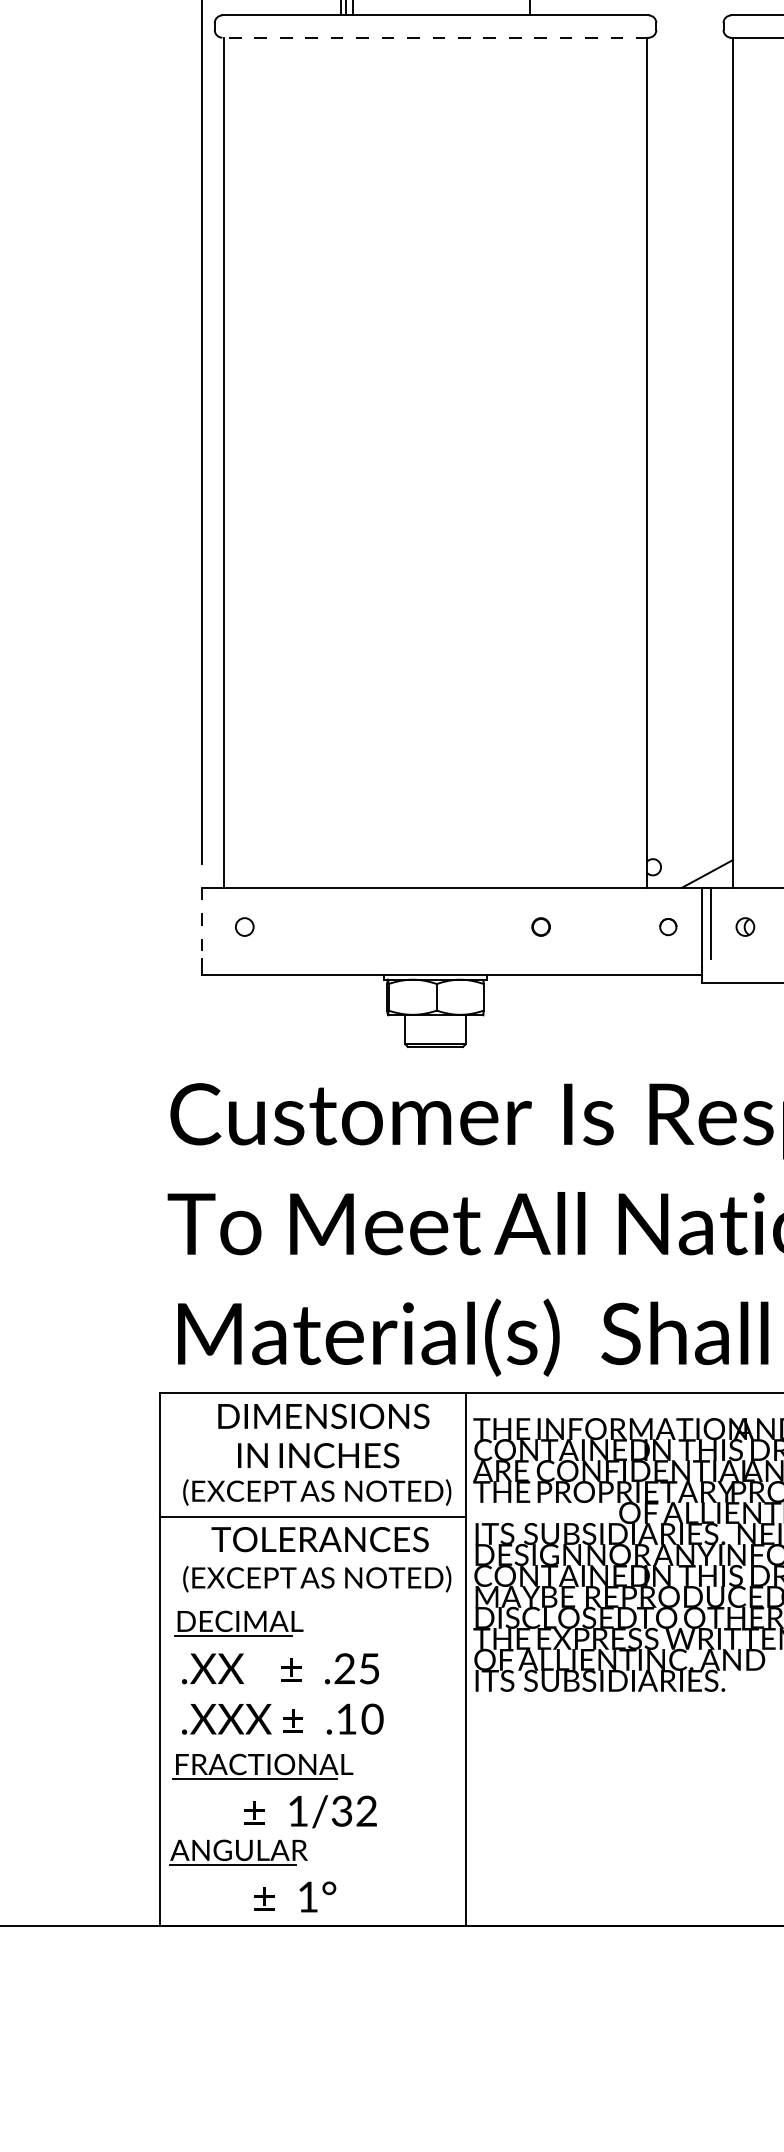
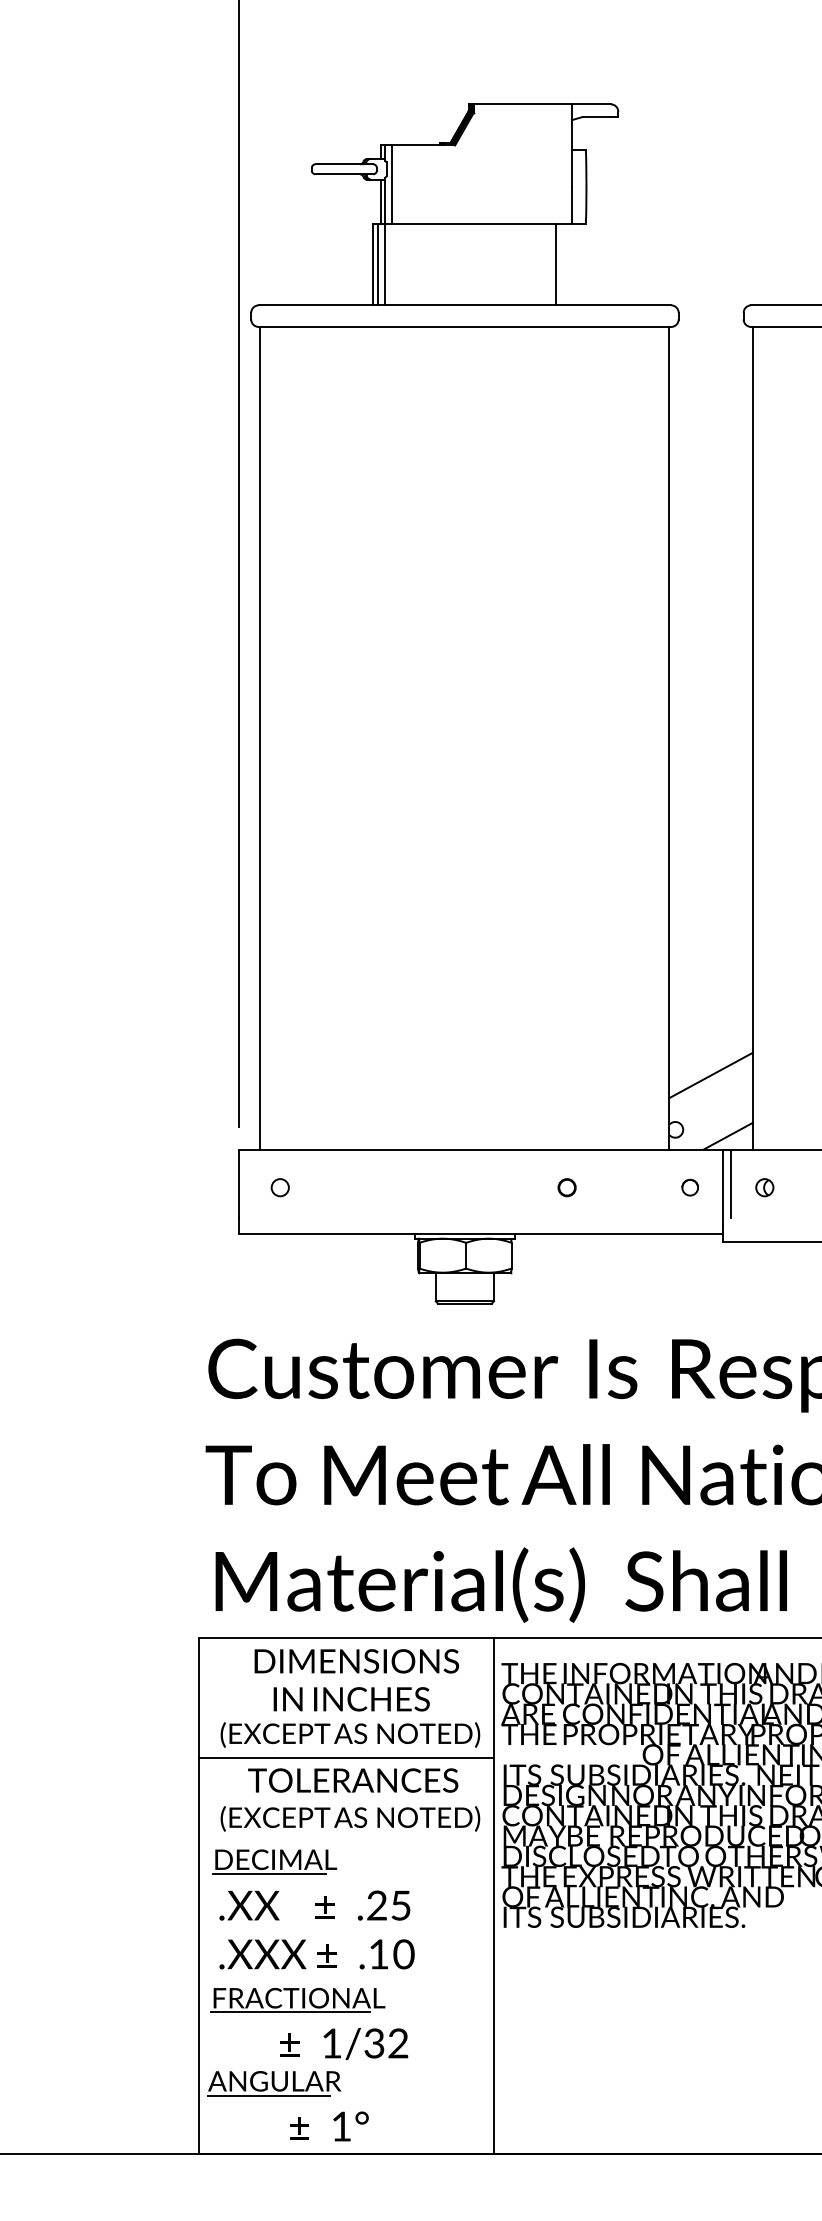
line: (435, 37) -> (464, 326), dashed -> solid
line: (689, 811) -> (710, 1075), added
line: (202, 923) -> (239, 1184), dashed -> solid

